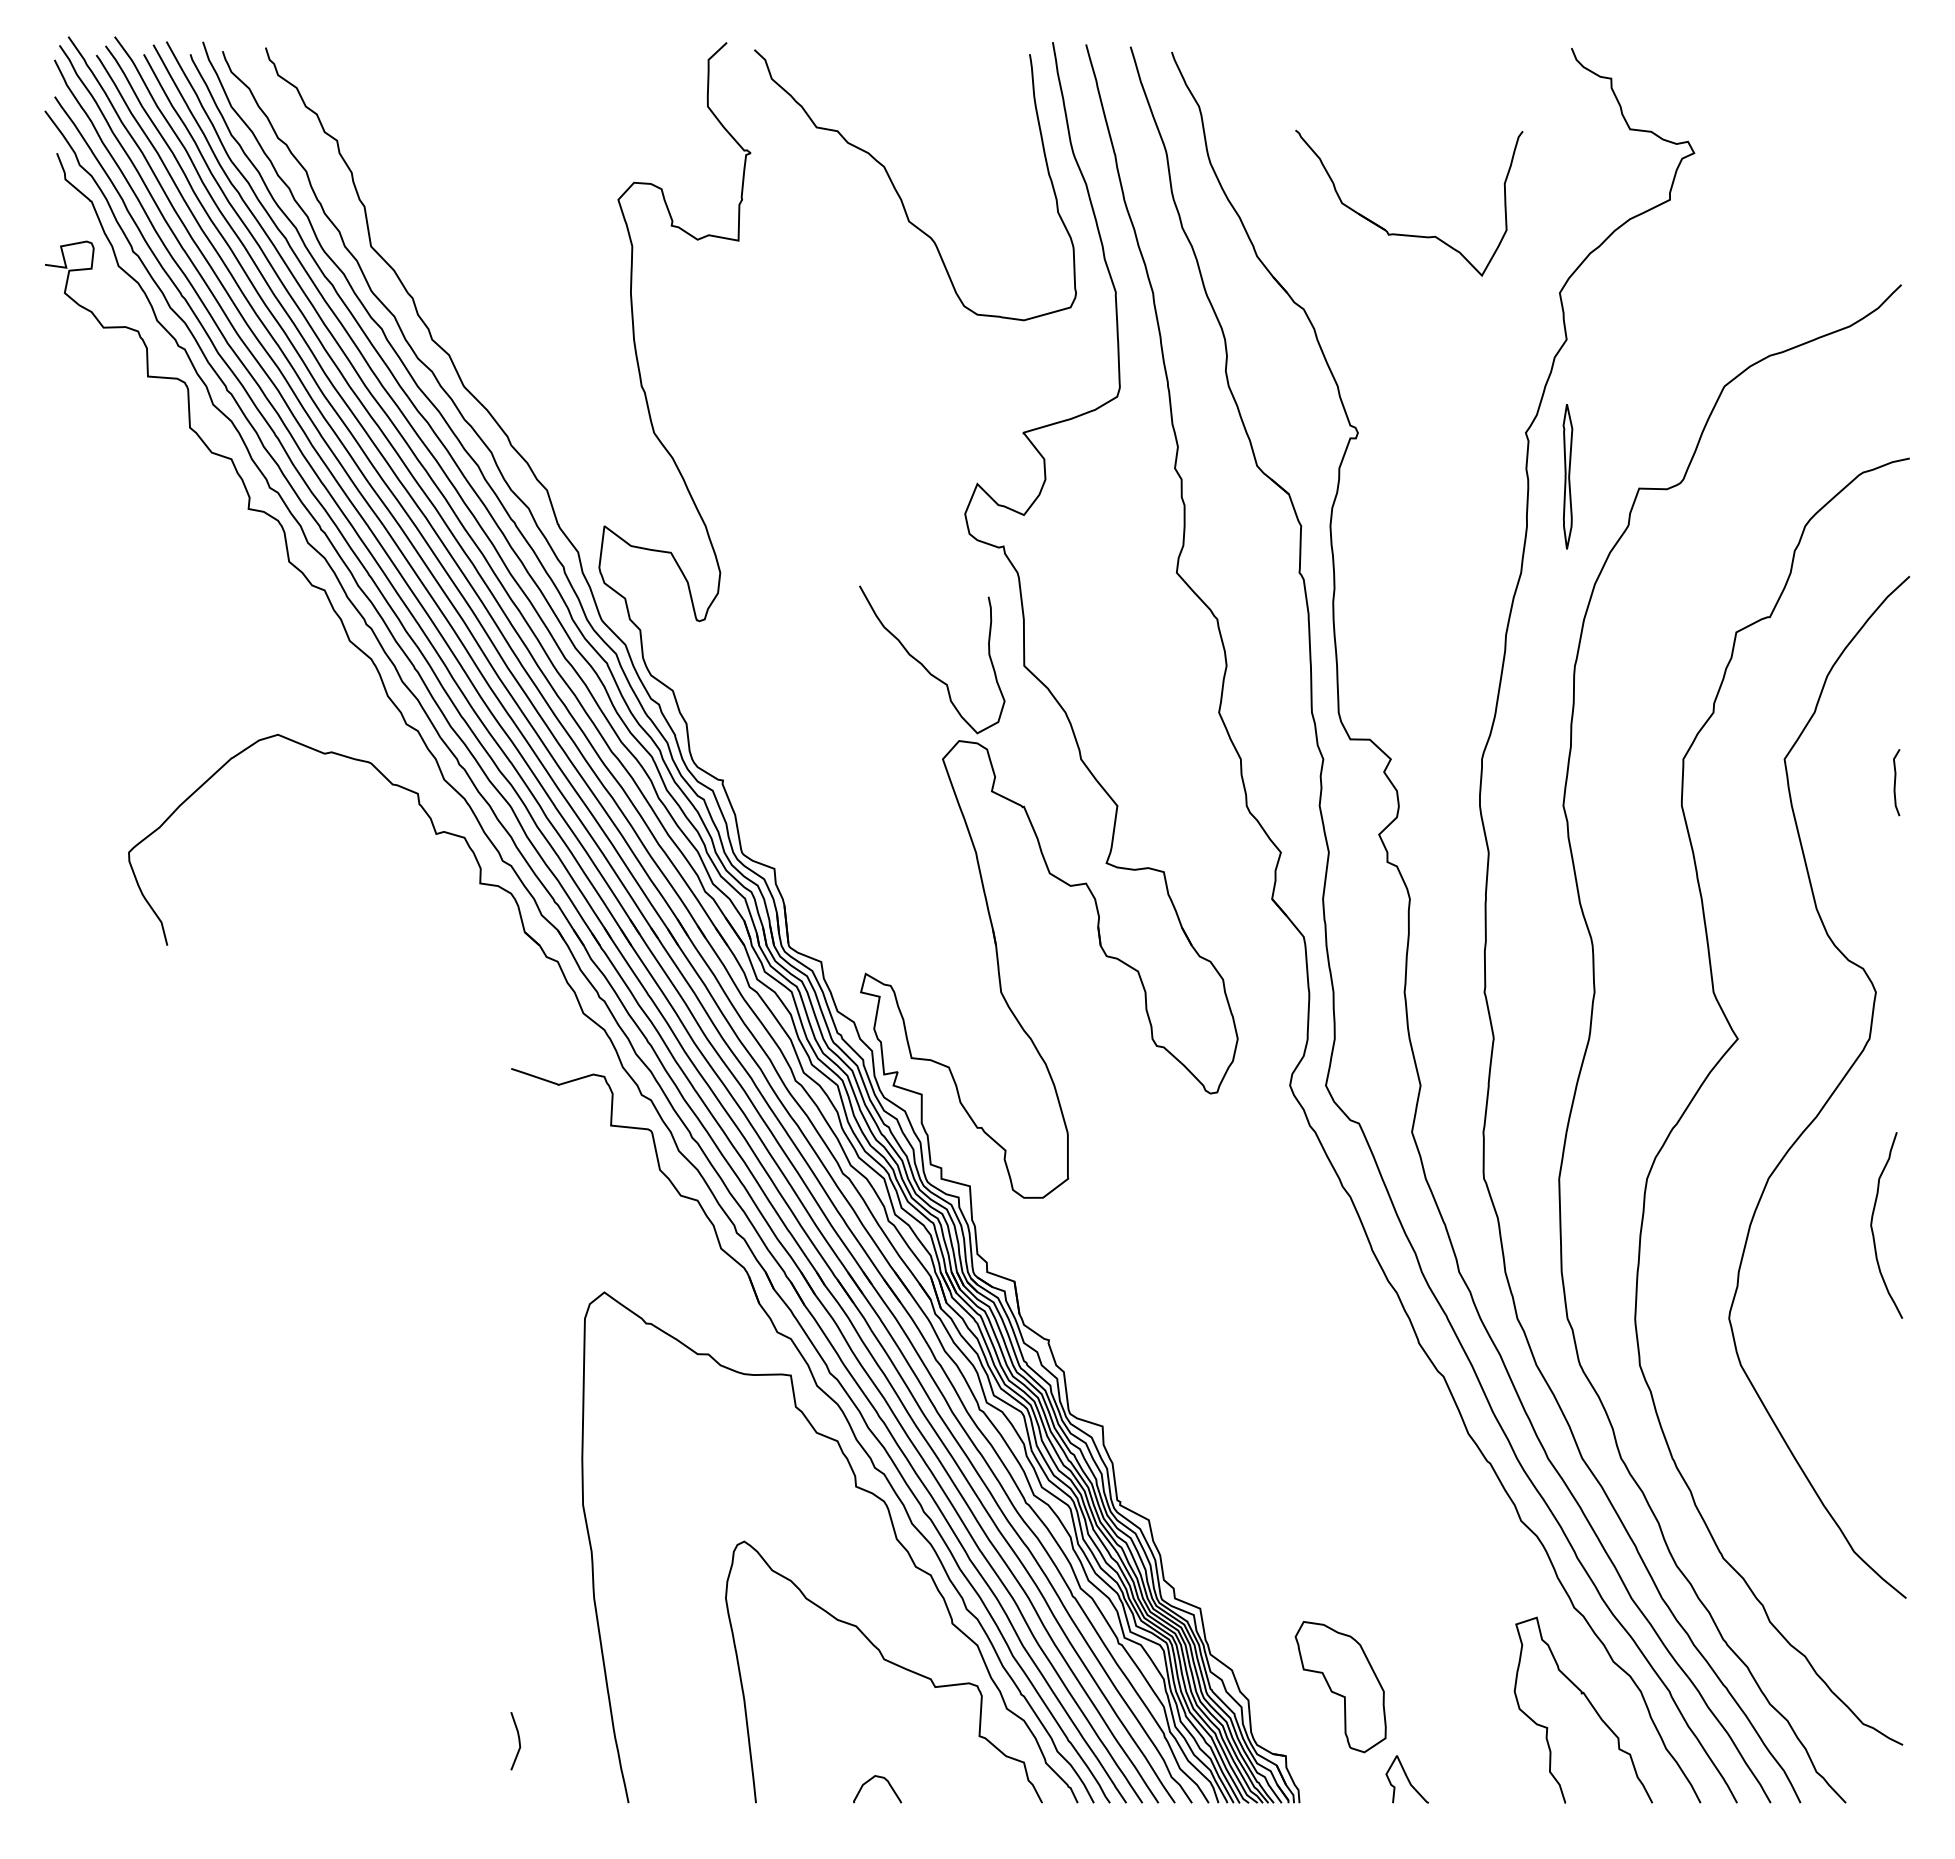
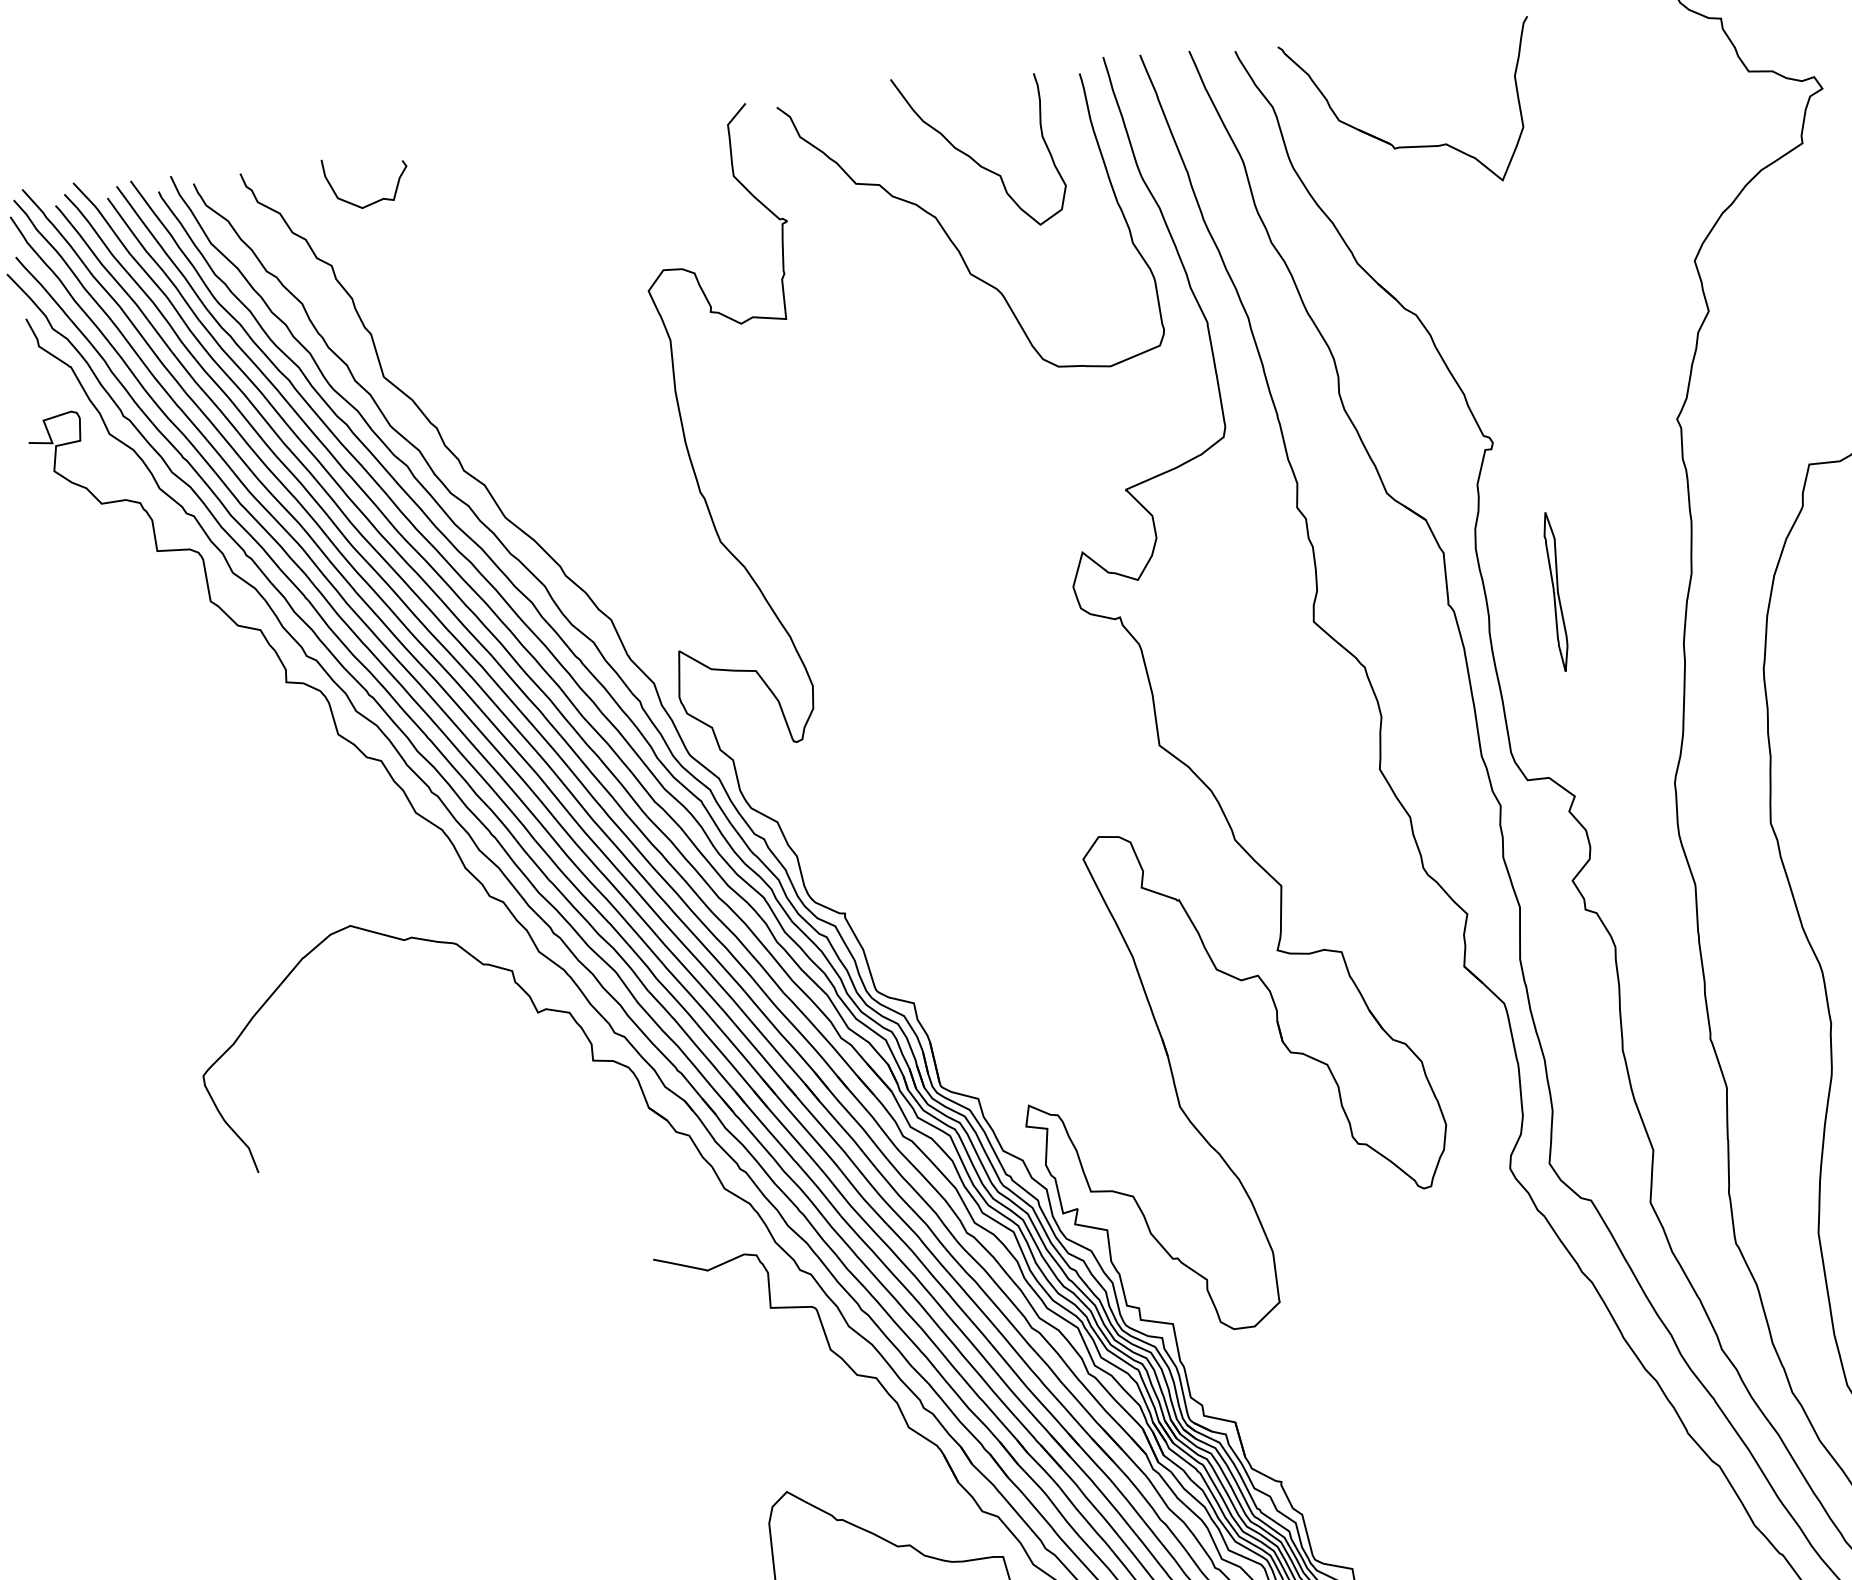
curve: (380, 88) -> (371, 202), added
part: (1409, 234) -> (1417, 145), moved
part: (1567, 476) -> (1556, 591), moved
curve: (925, 666) -> (974, 158), moved

